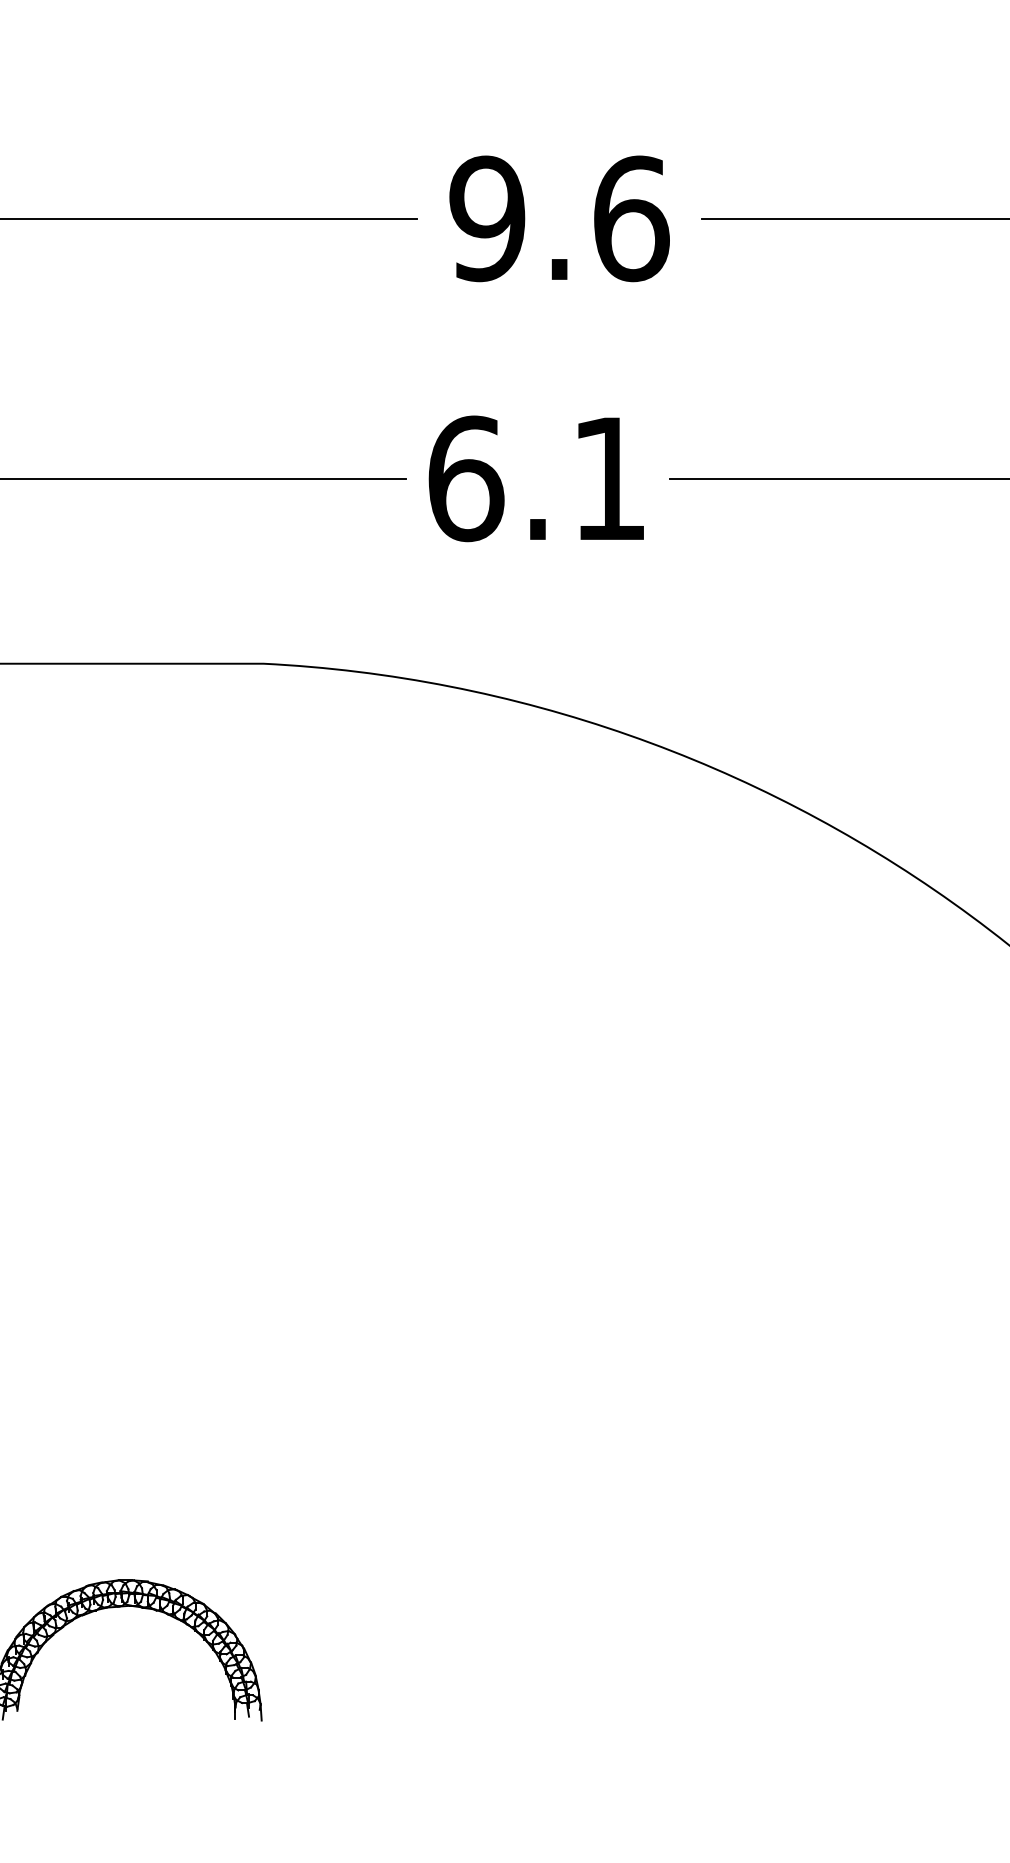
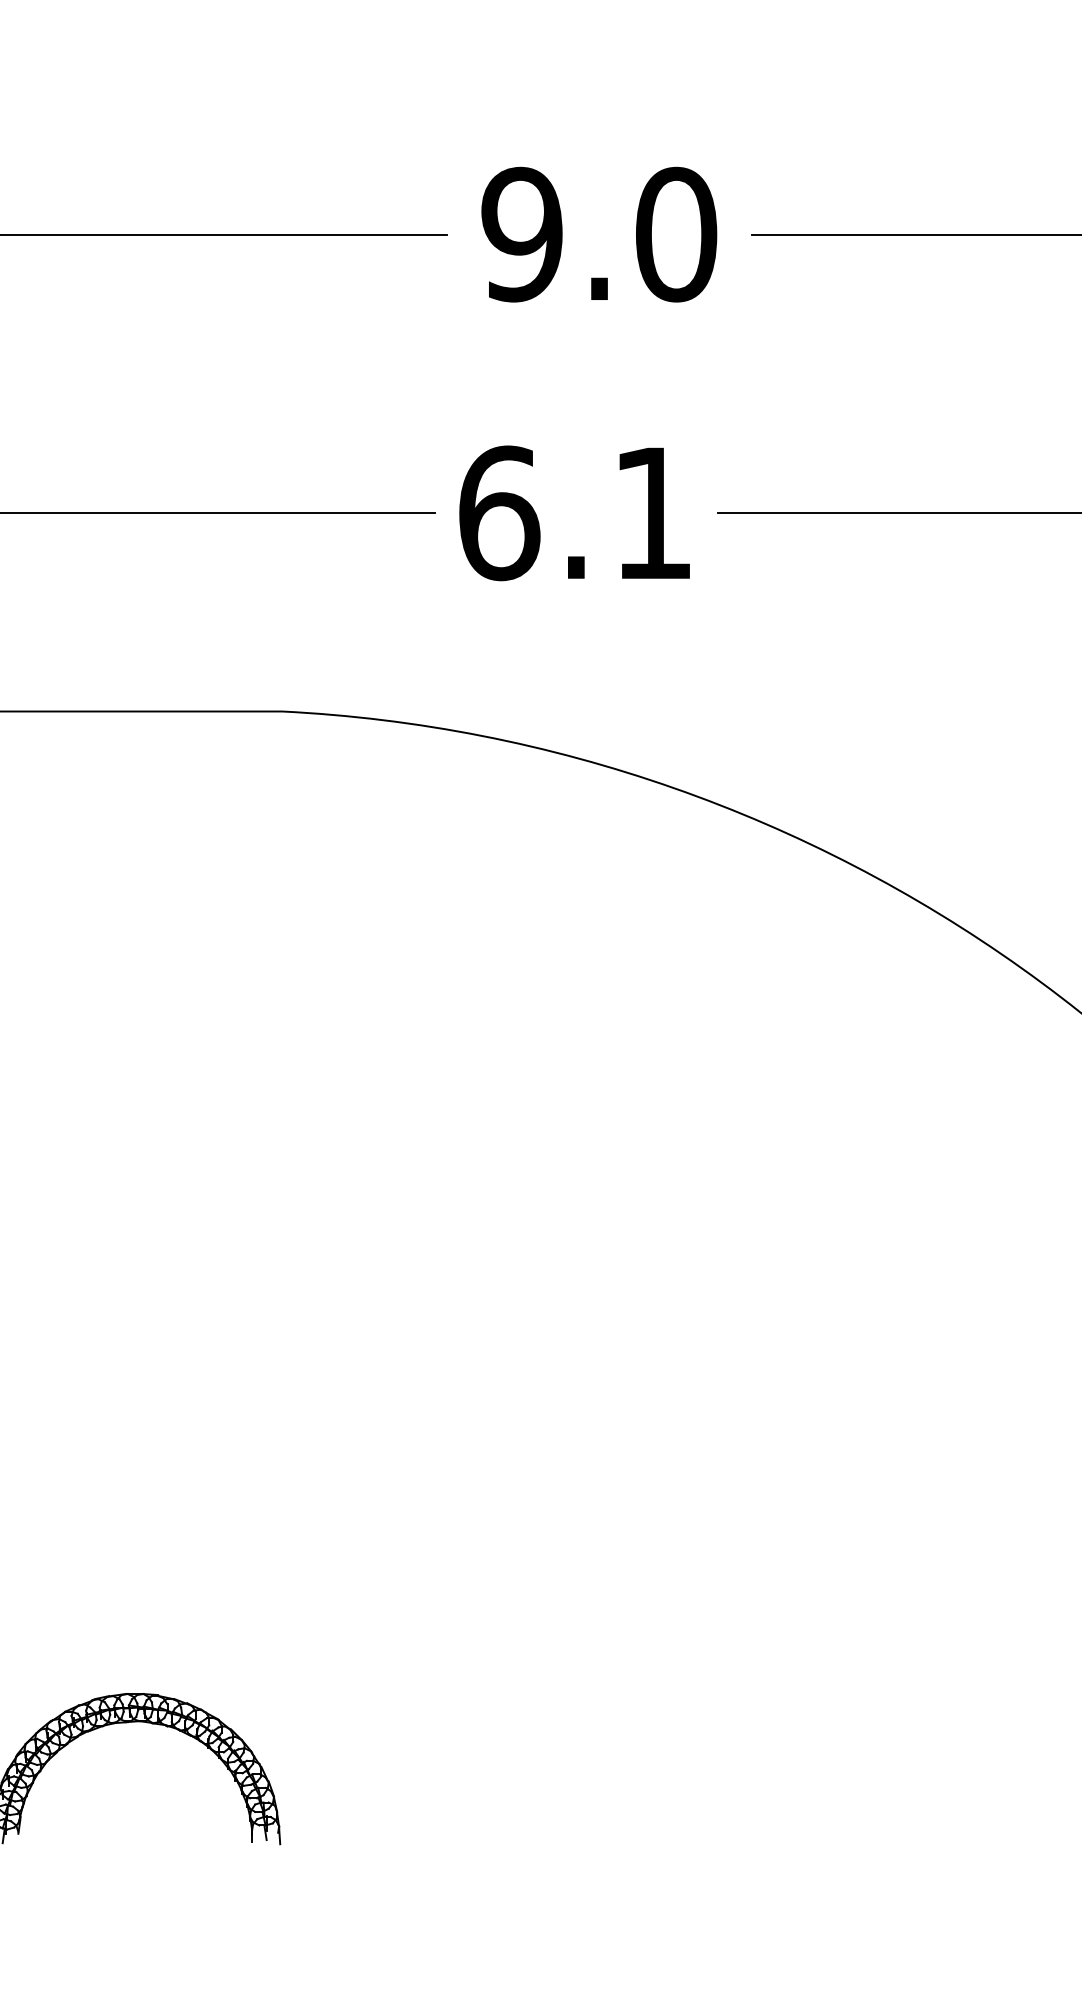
text: (631, 218) -> (676, 234), 9.6 -> 9.0

